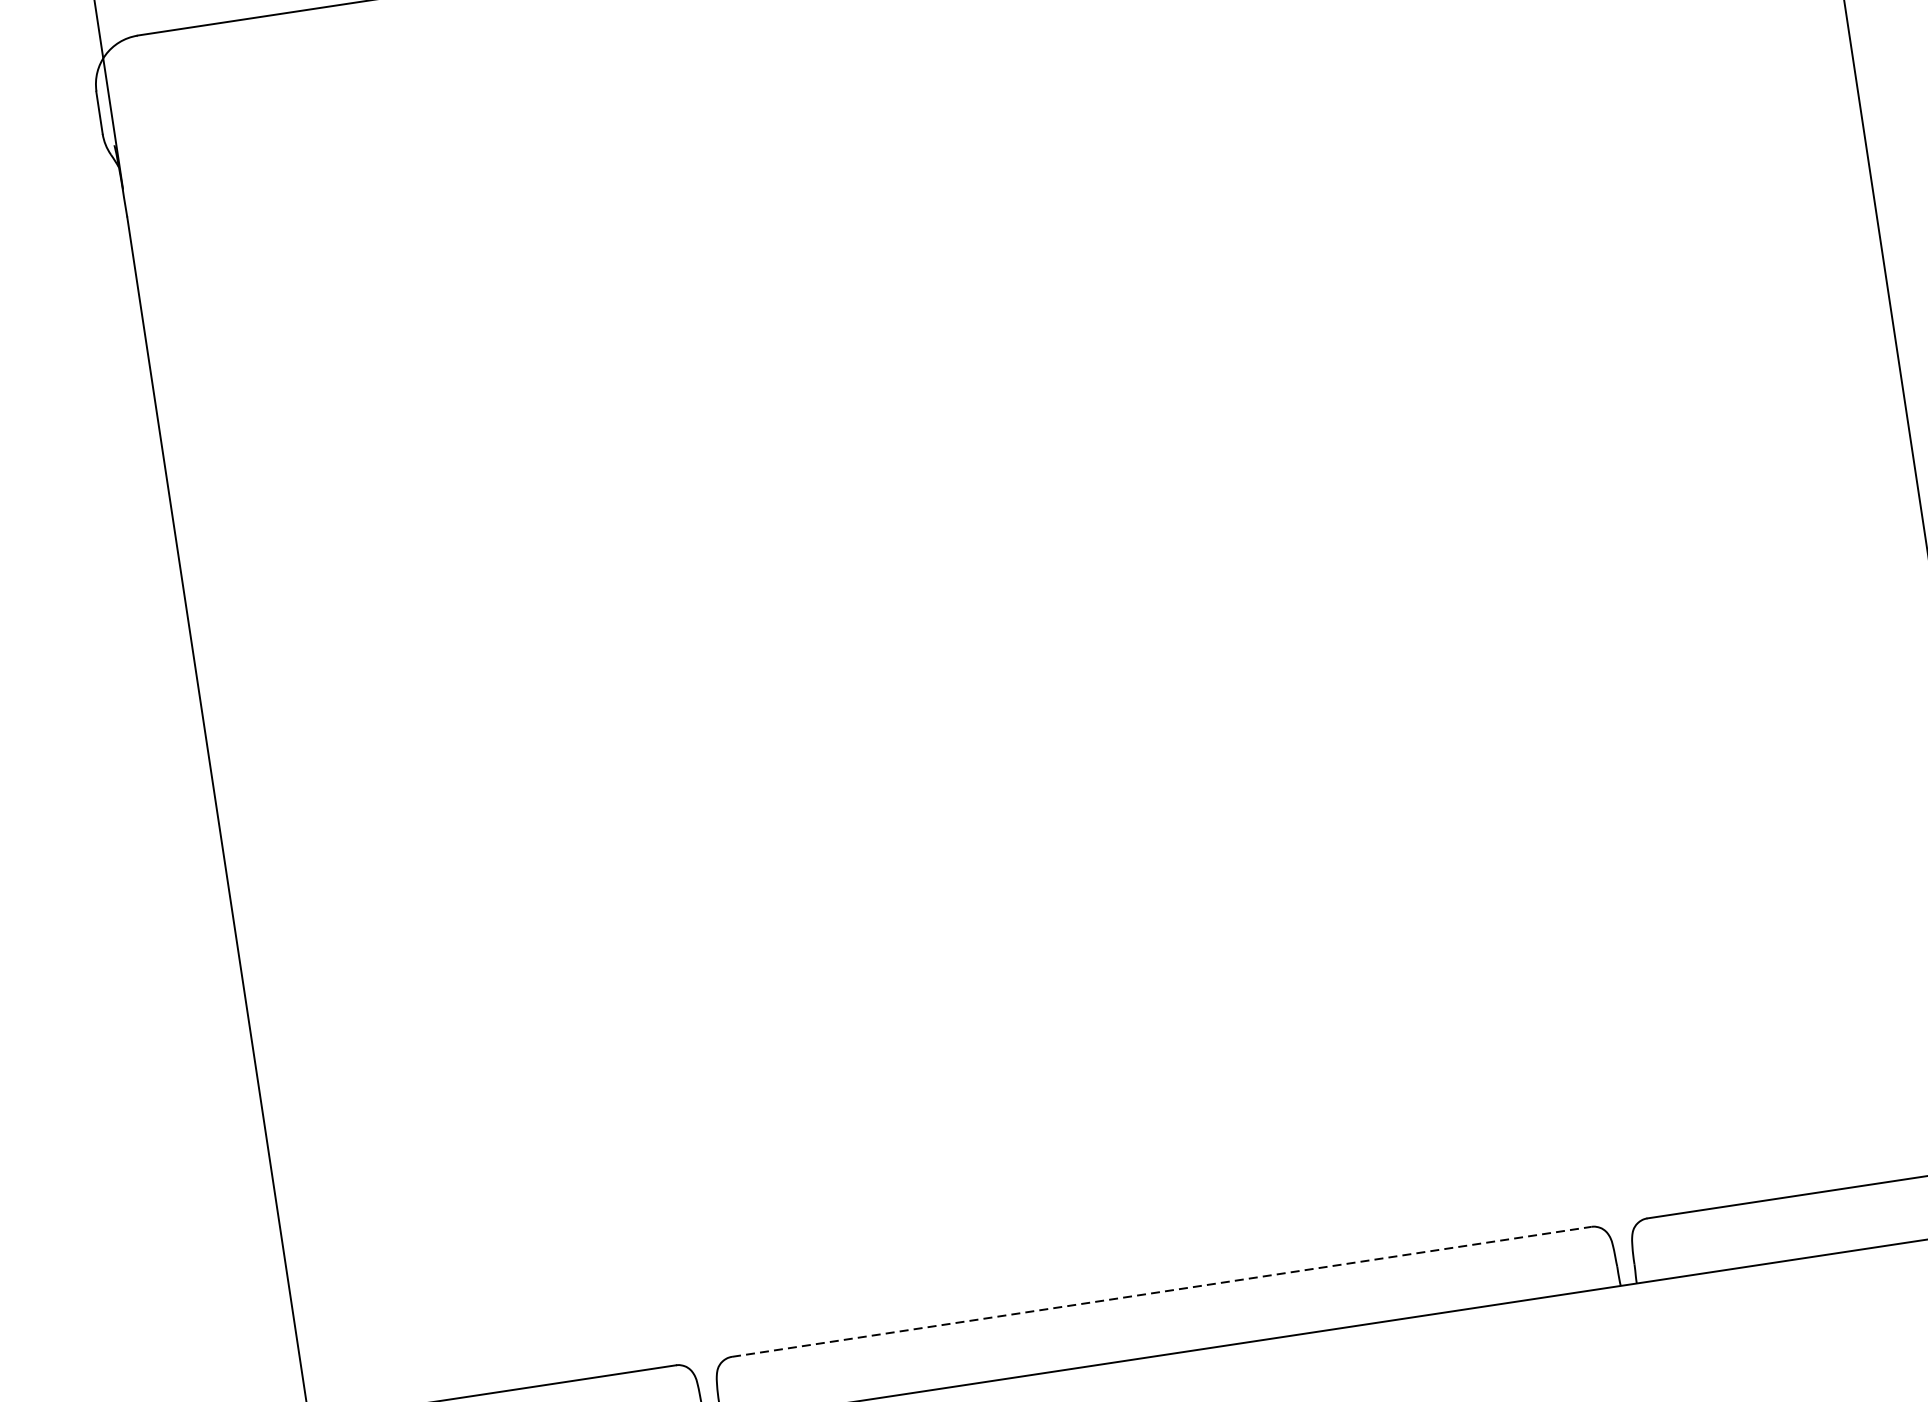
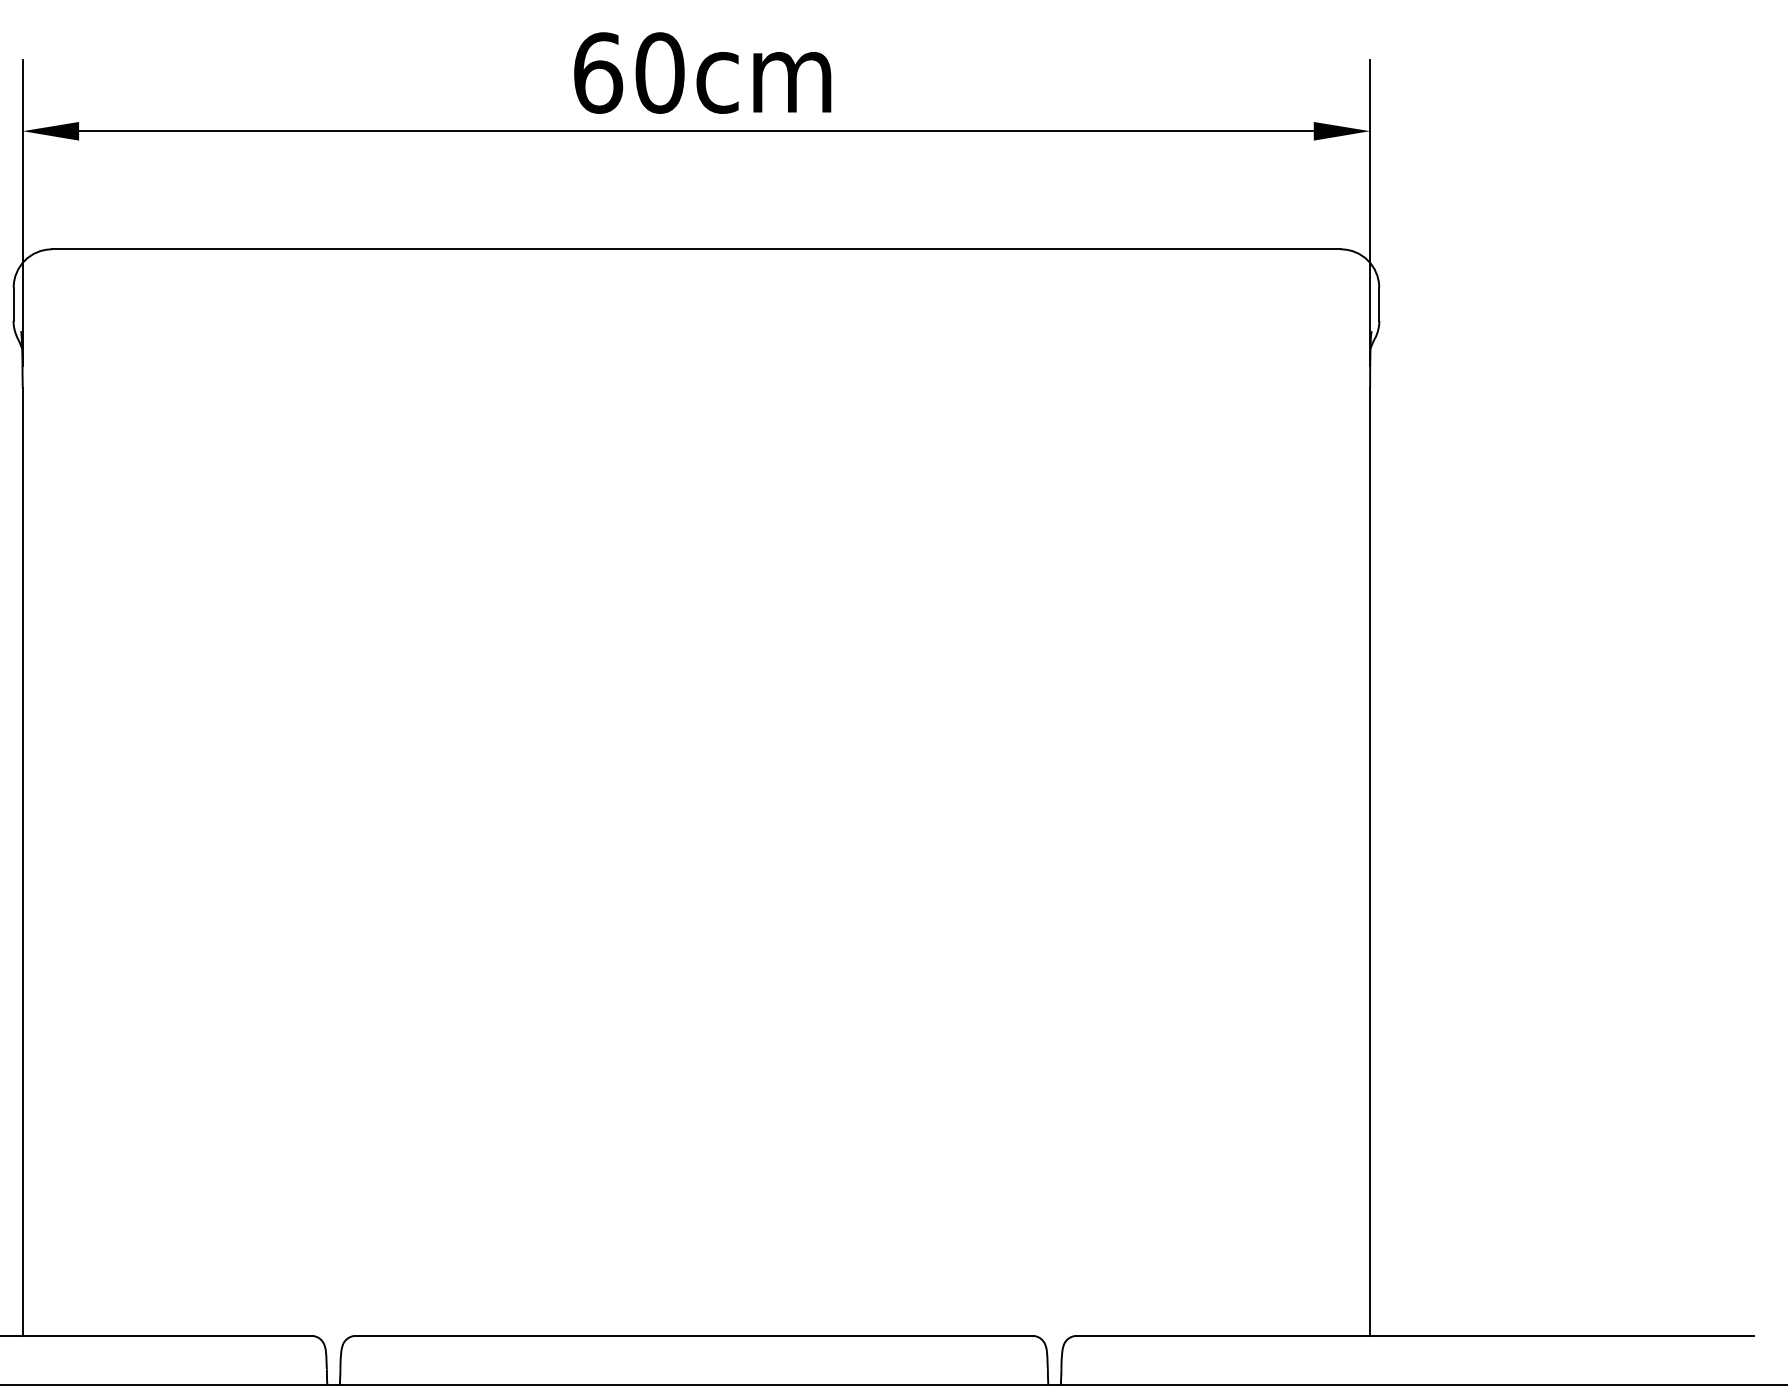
line: (1162, 1291) -> (694, 1335), dashed -> solid

